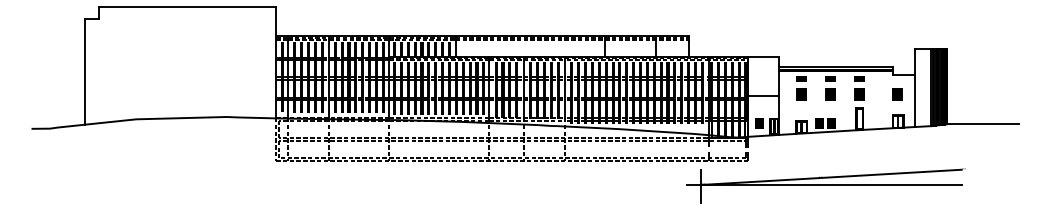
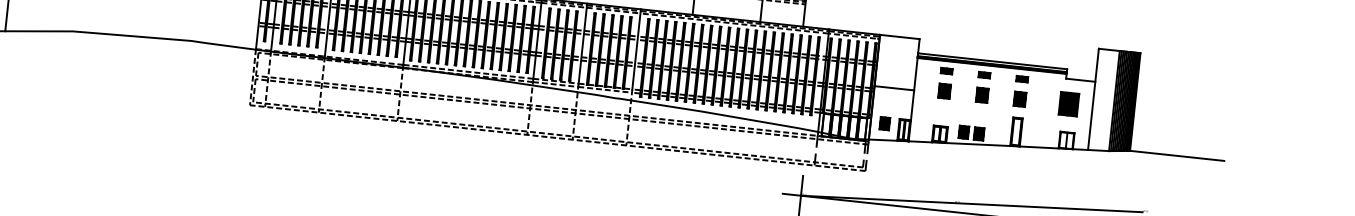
part: (897, 94) -> (1069, 105), size x1.6

